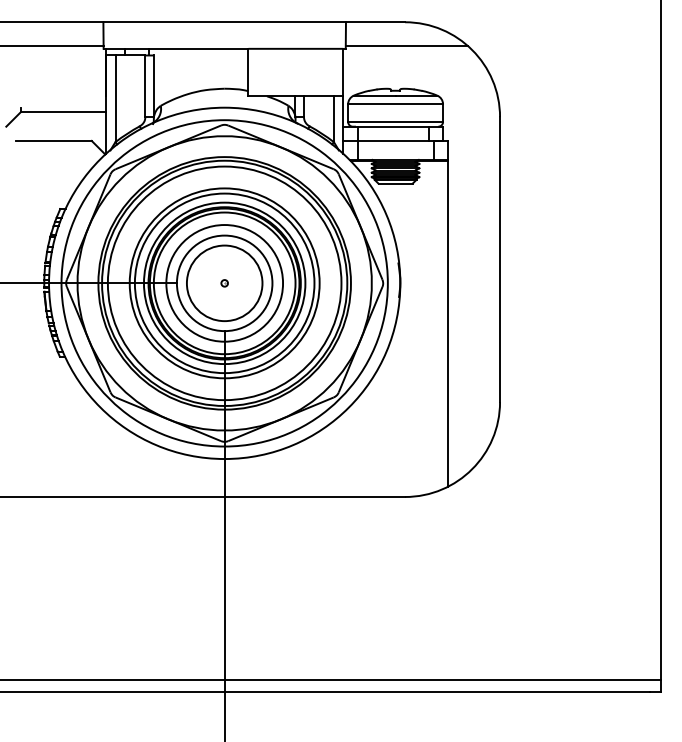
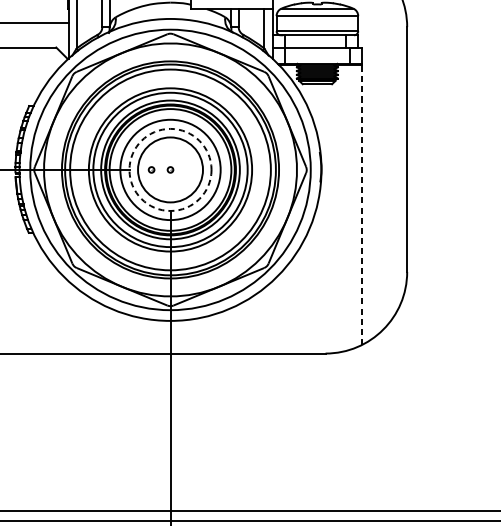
part: (202, 283) -> (151, 170), added
circle: (224, 283) -> (170, 170), solid -> dashed
line: (447, 323) -> (362, 204), solid -> dashed

